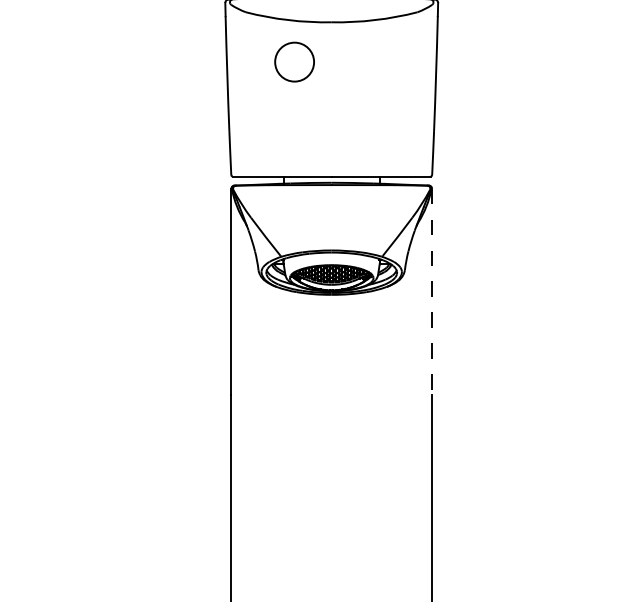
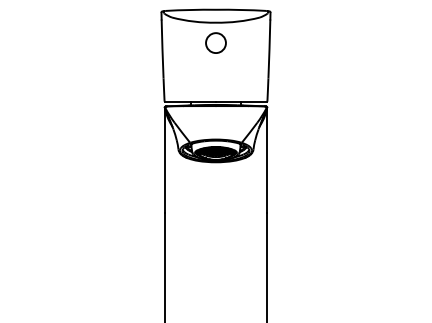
circle: (293, 60) -> (215, 42), moved
line: (432, 291) -> (267, 160), dashed -> solid

